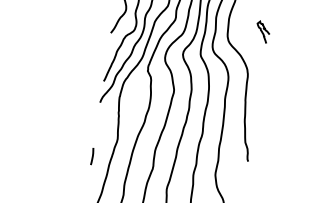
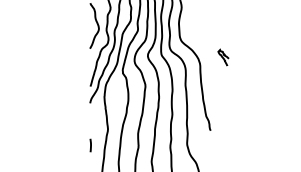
curve: (262, 31) -> (223, 57), moved

